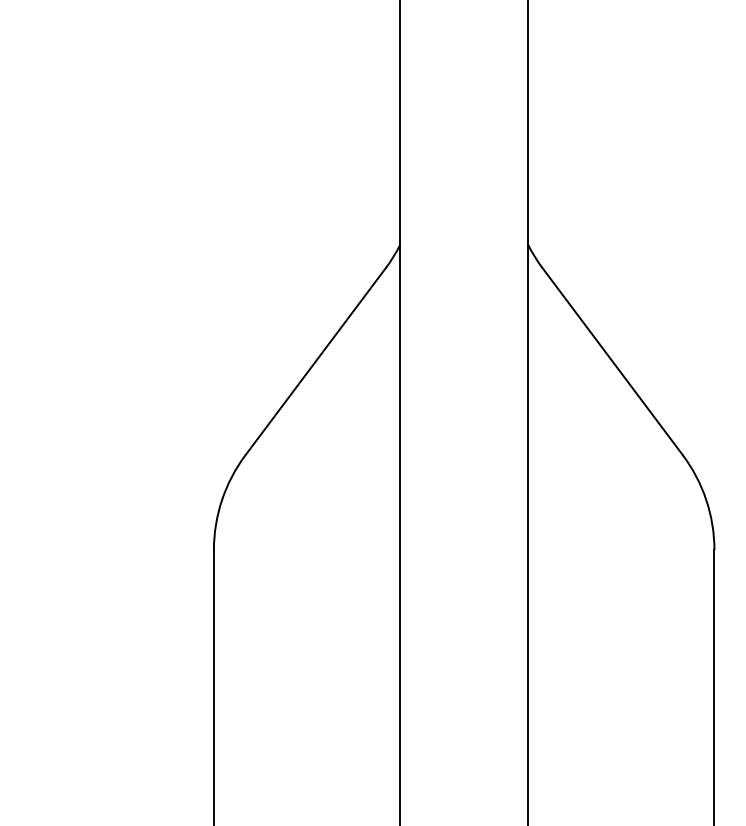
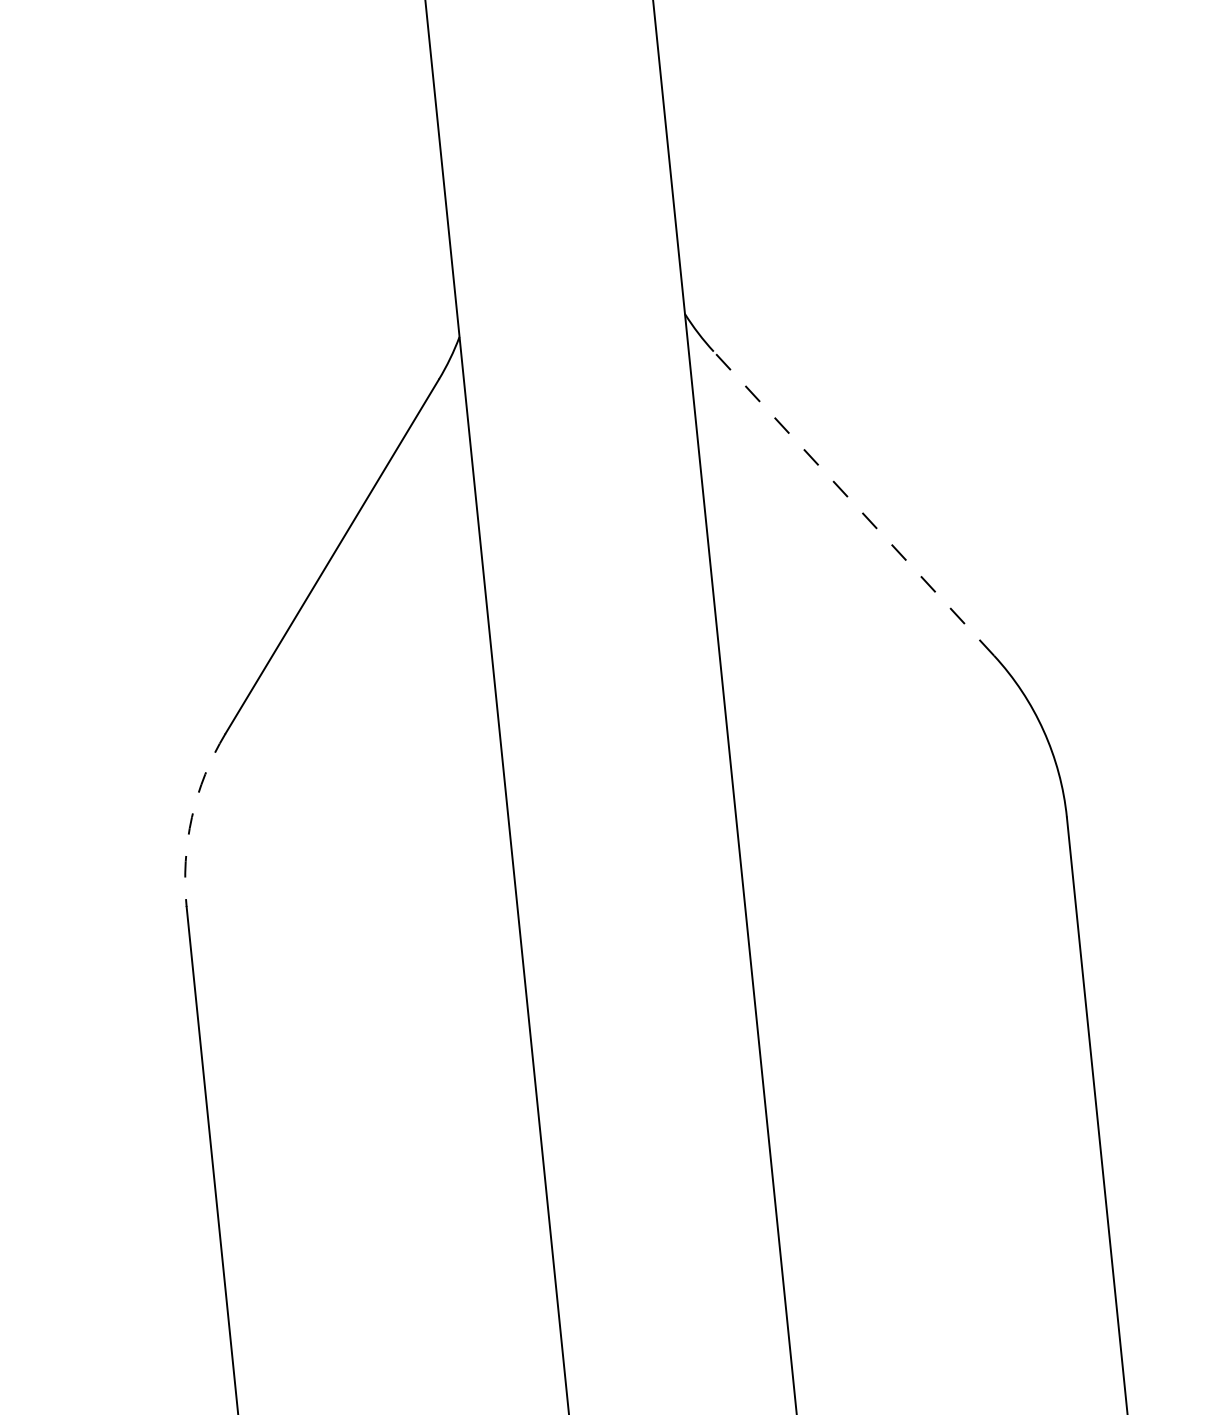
line: (612, 361) -> (853, 503), solid -> dashed
arc: (222, 500) -> (192, 817), solid -> dashed

